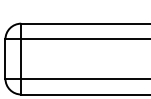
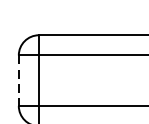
line: (5, 59) -> (18, 81), solid -> dashed

